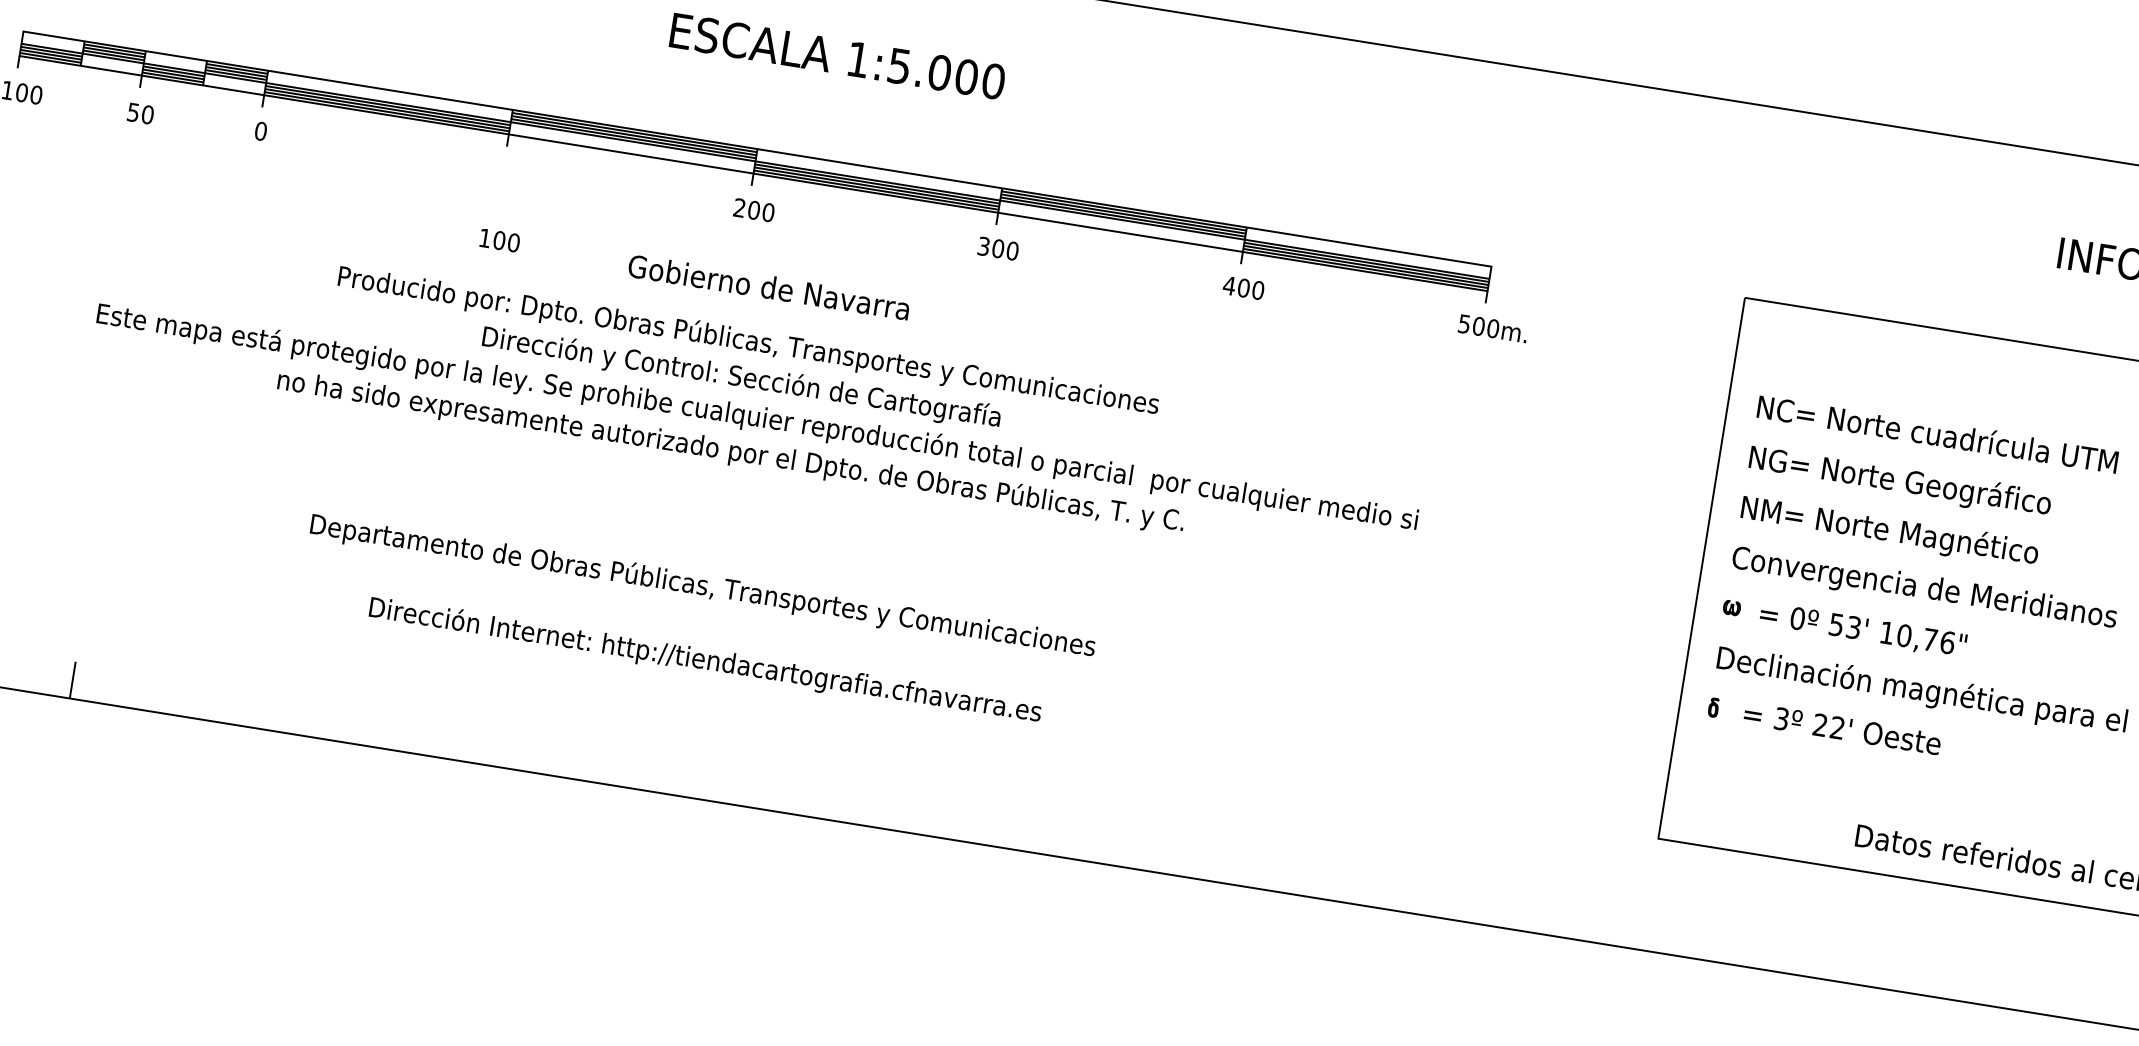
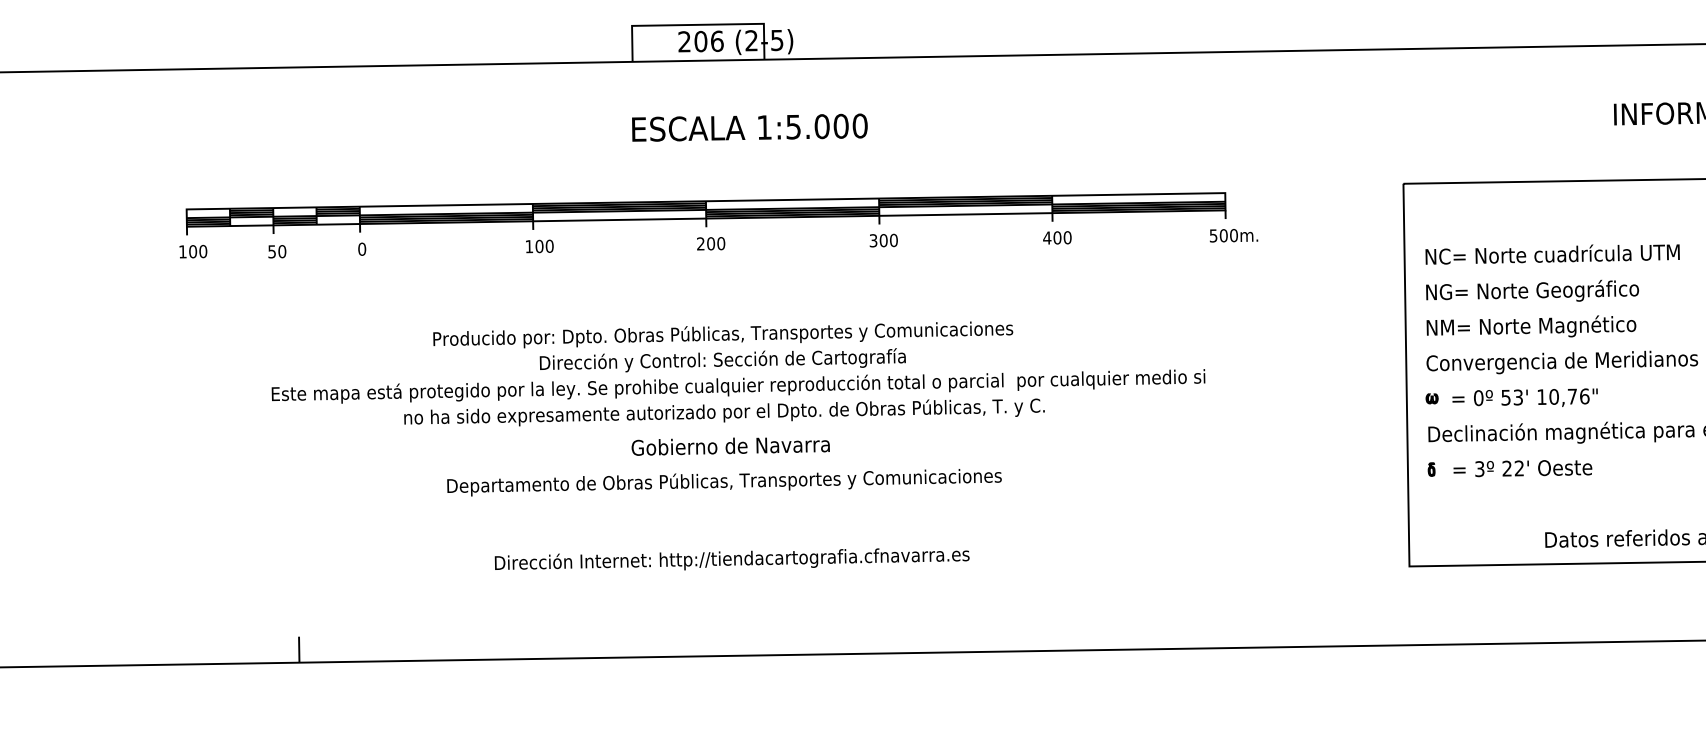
text: (499, 240) -> (539, 246), moved
text: (768, 288) -> (730, 446), moved
text: (702, 587) -> (724, 482), moved

